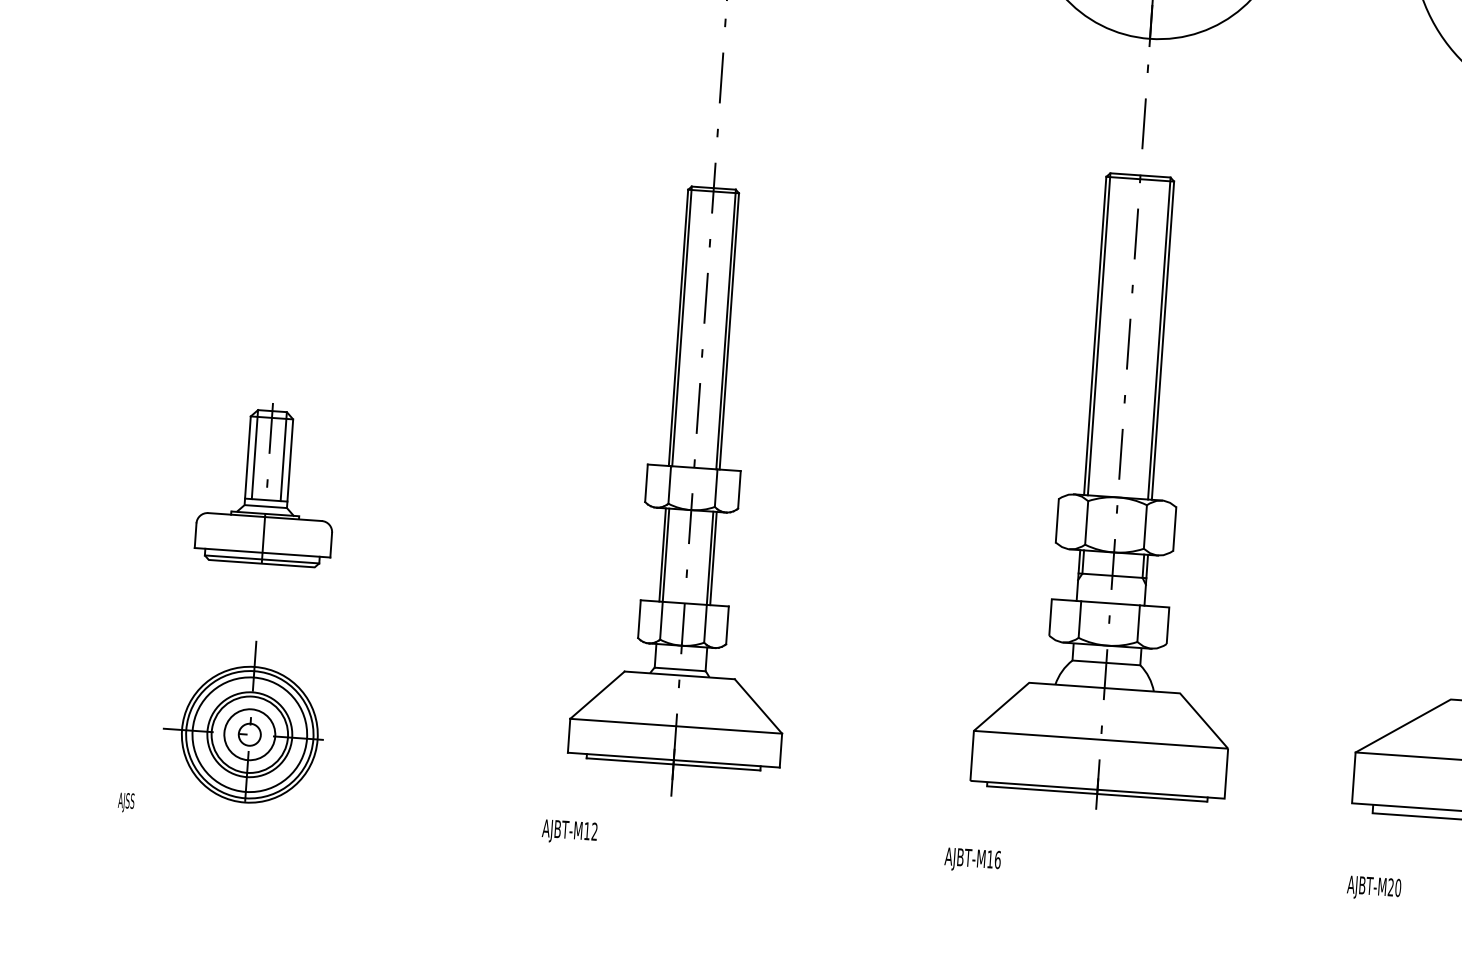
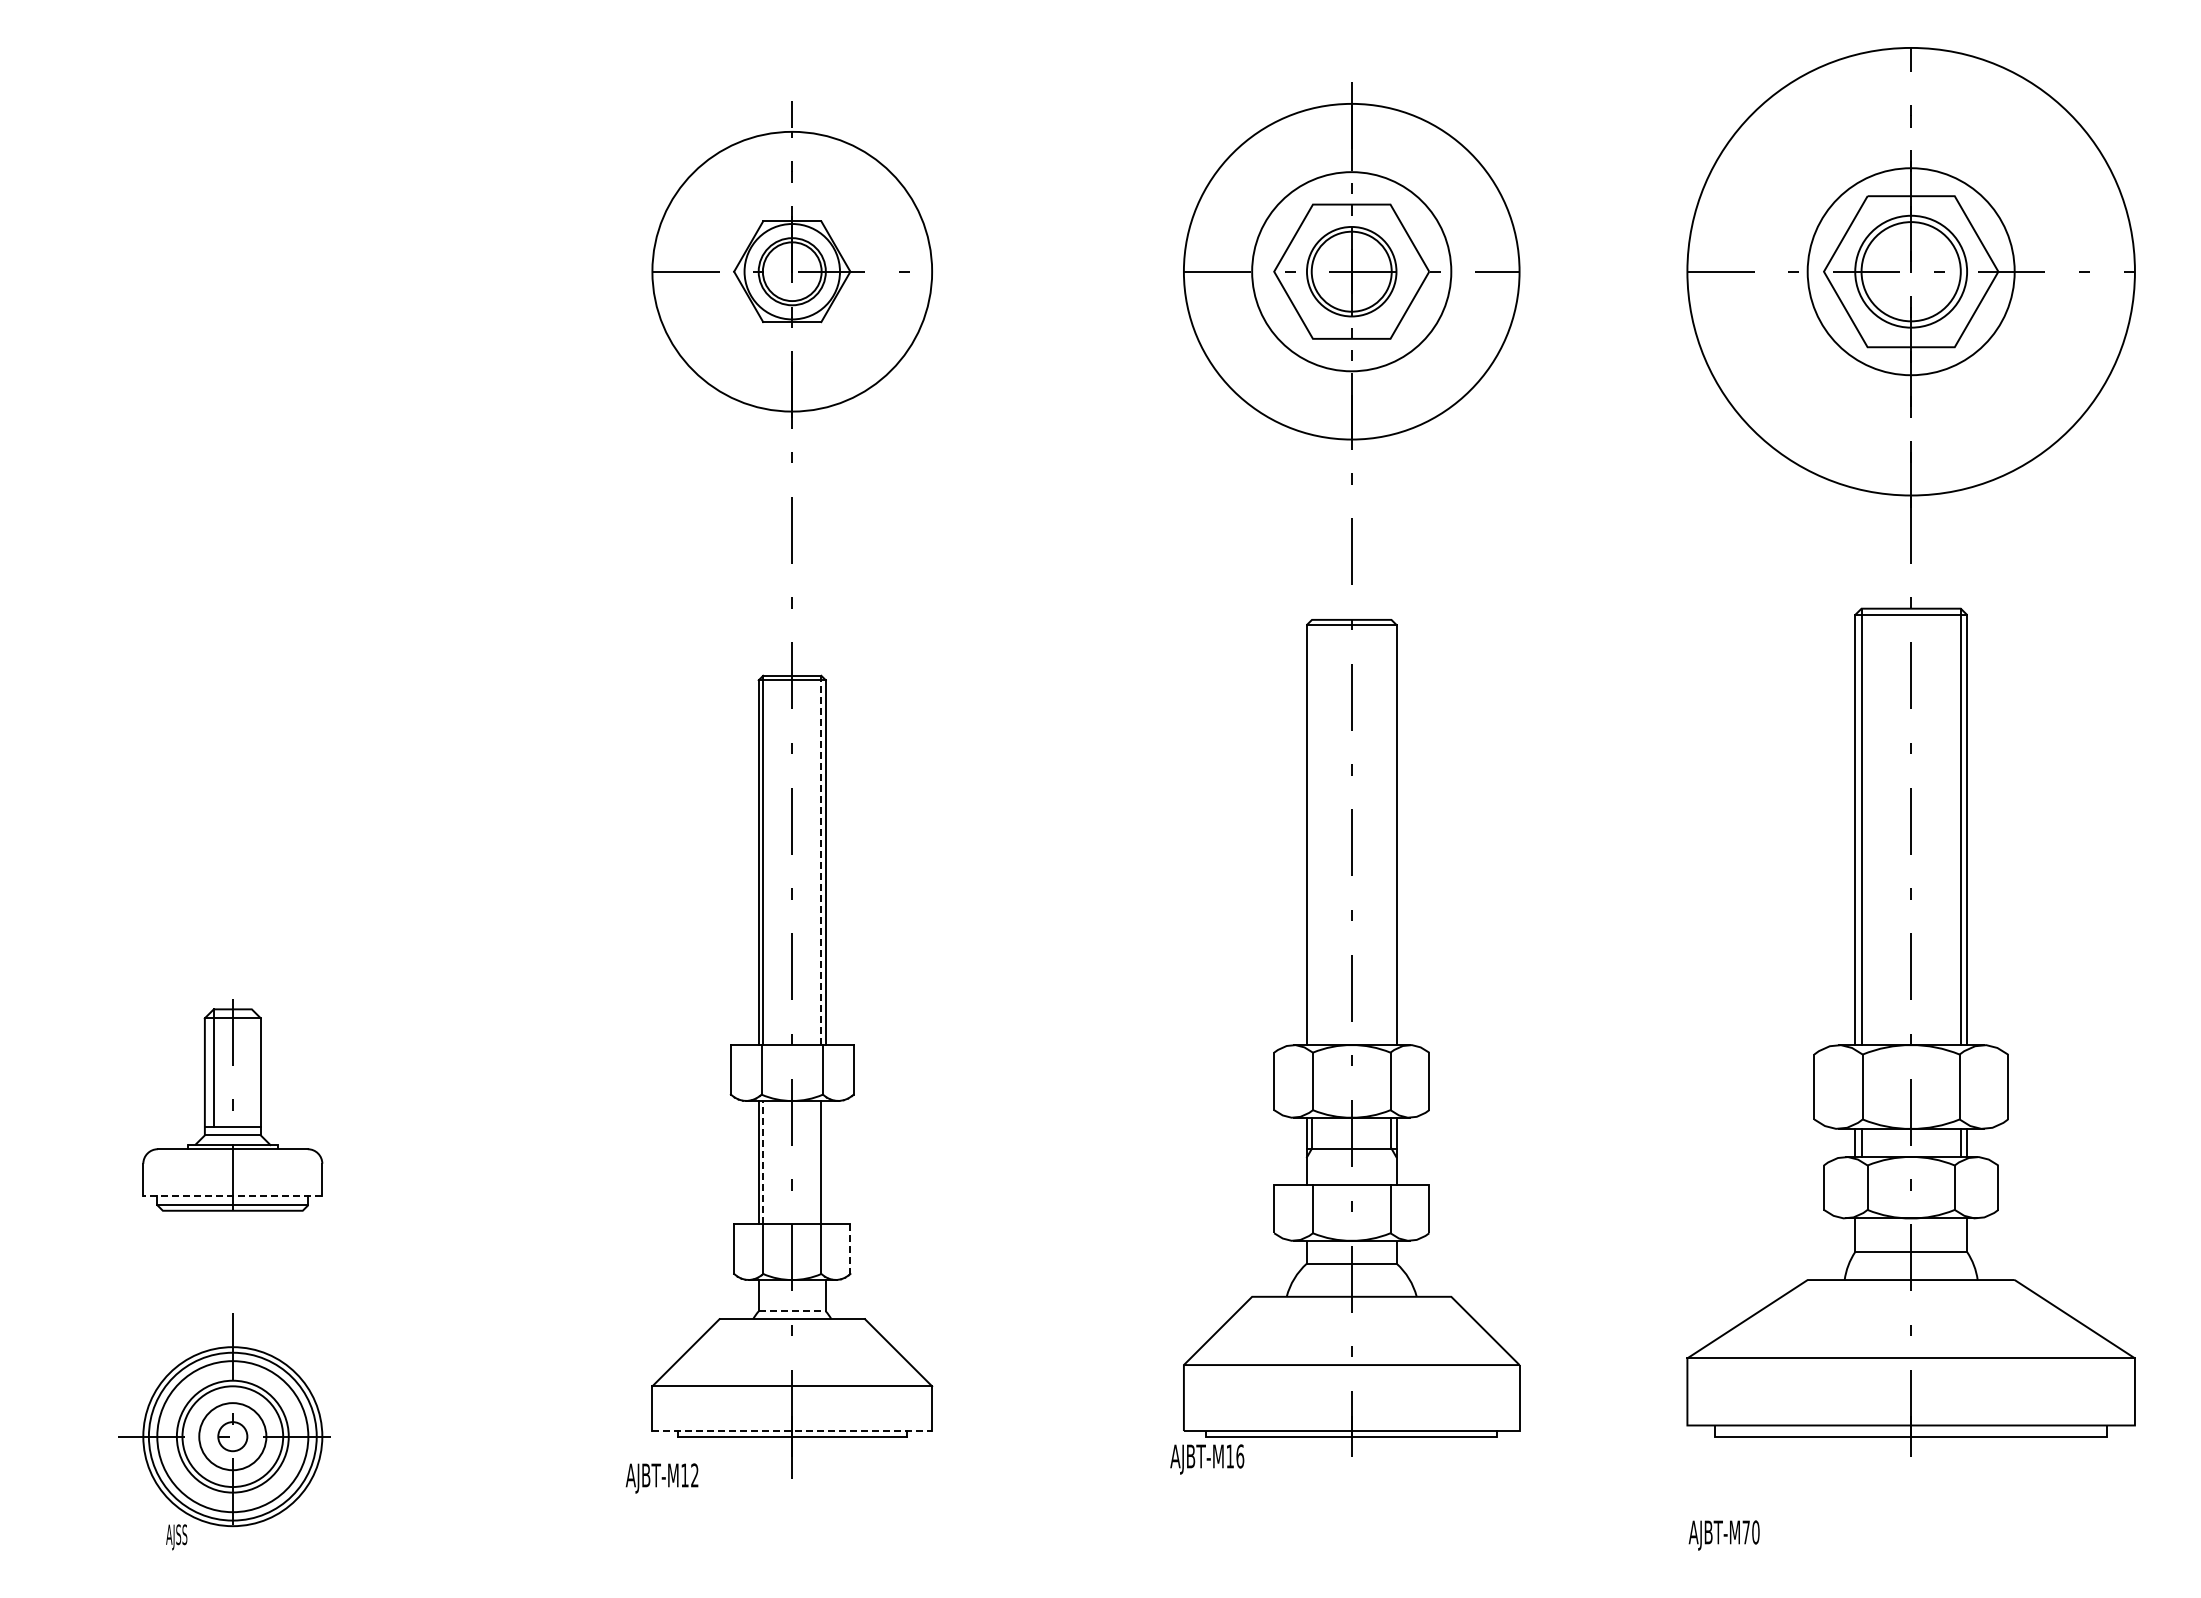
line: (726, 329) -> (821, 860), solid -> dashed
line: (1099, 334) -> (1312, 832), removed
line: (1159, 338) -> (1391, 832), removed
line: (283, 456) -> (251, 1067), removed
line: (262, 552) -> (232, 1196), solid -> dashed
line: (666, 555) -> (763, 1162), solid -> dashed
line: (713, 558) -> (825, 1162), removed
line: (727, 625) -> (850, 1249), solid -> dashed
line: (680, 669) -> (792, 1311), solid -> dashed
line: (673, 760) -> (792, 1431), solid -> dashed
text: (126, 802) -> (176, 1537), moved
text: (569, 832) -> (661, 1478), moved
text: (972, 860) -> (1207, 1459), moved
text: (1390, 887) -> (1745, 1532), AJBT-M20 -> AJBT-M70

